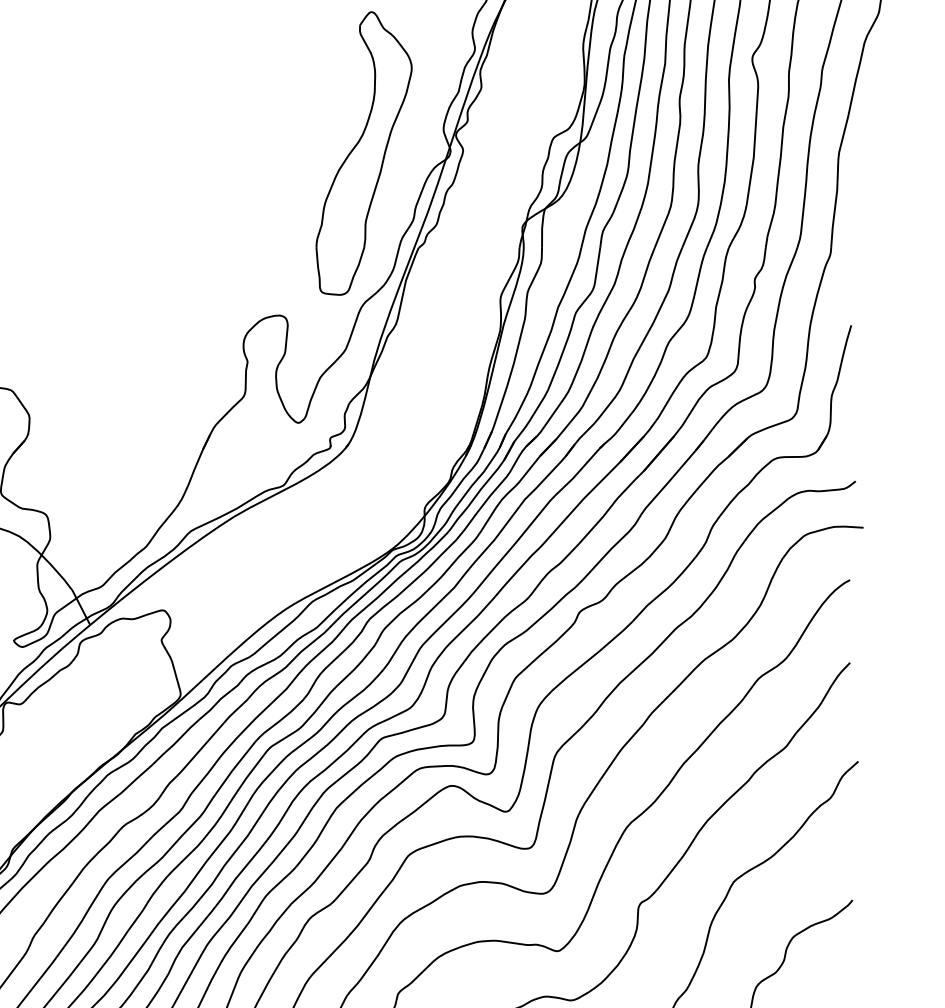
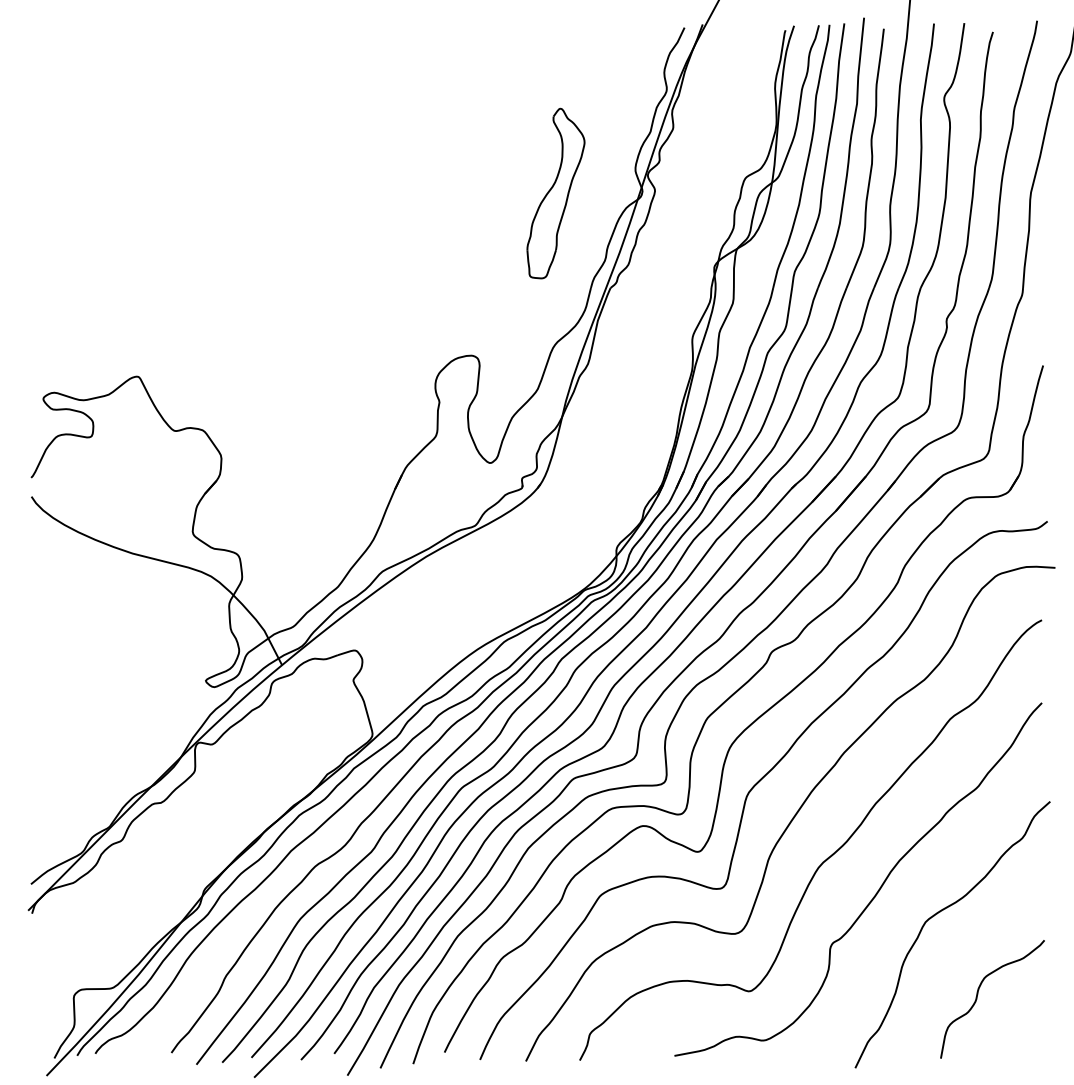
part: (363, 153) -> (555, 193), size x0.6

